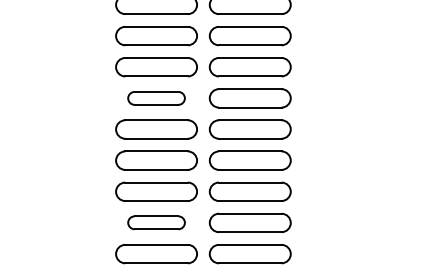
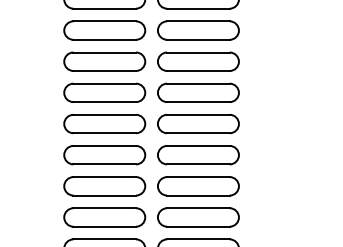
part: (156, 98) -> (104, 61), size x1.43
part: (156, 222) -> (104, 185), size x1.43

